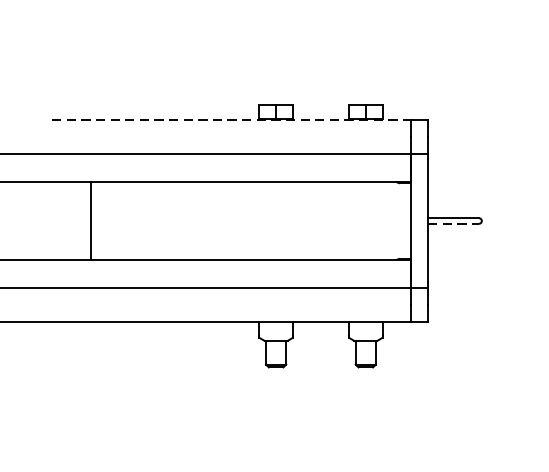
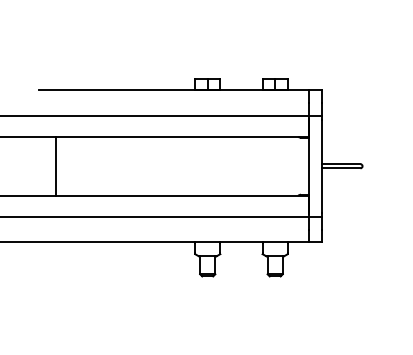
line: (231, 120) -> (174, 90), dashed -> solid
line: (91, 220) -> (56, 165), moved
line: (453, 224) -> (341, 168), dashed -> solid

